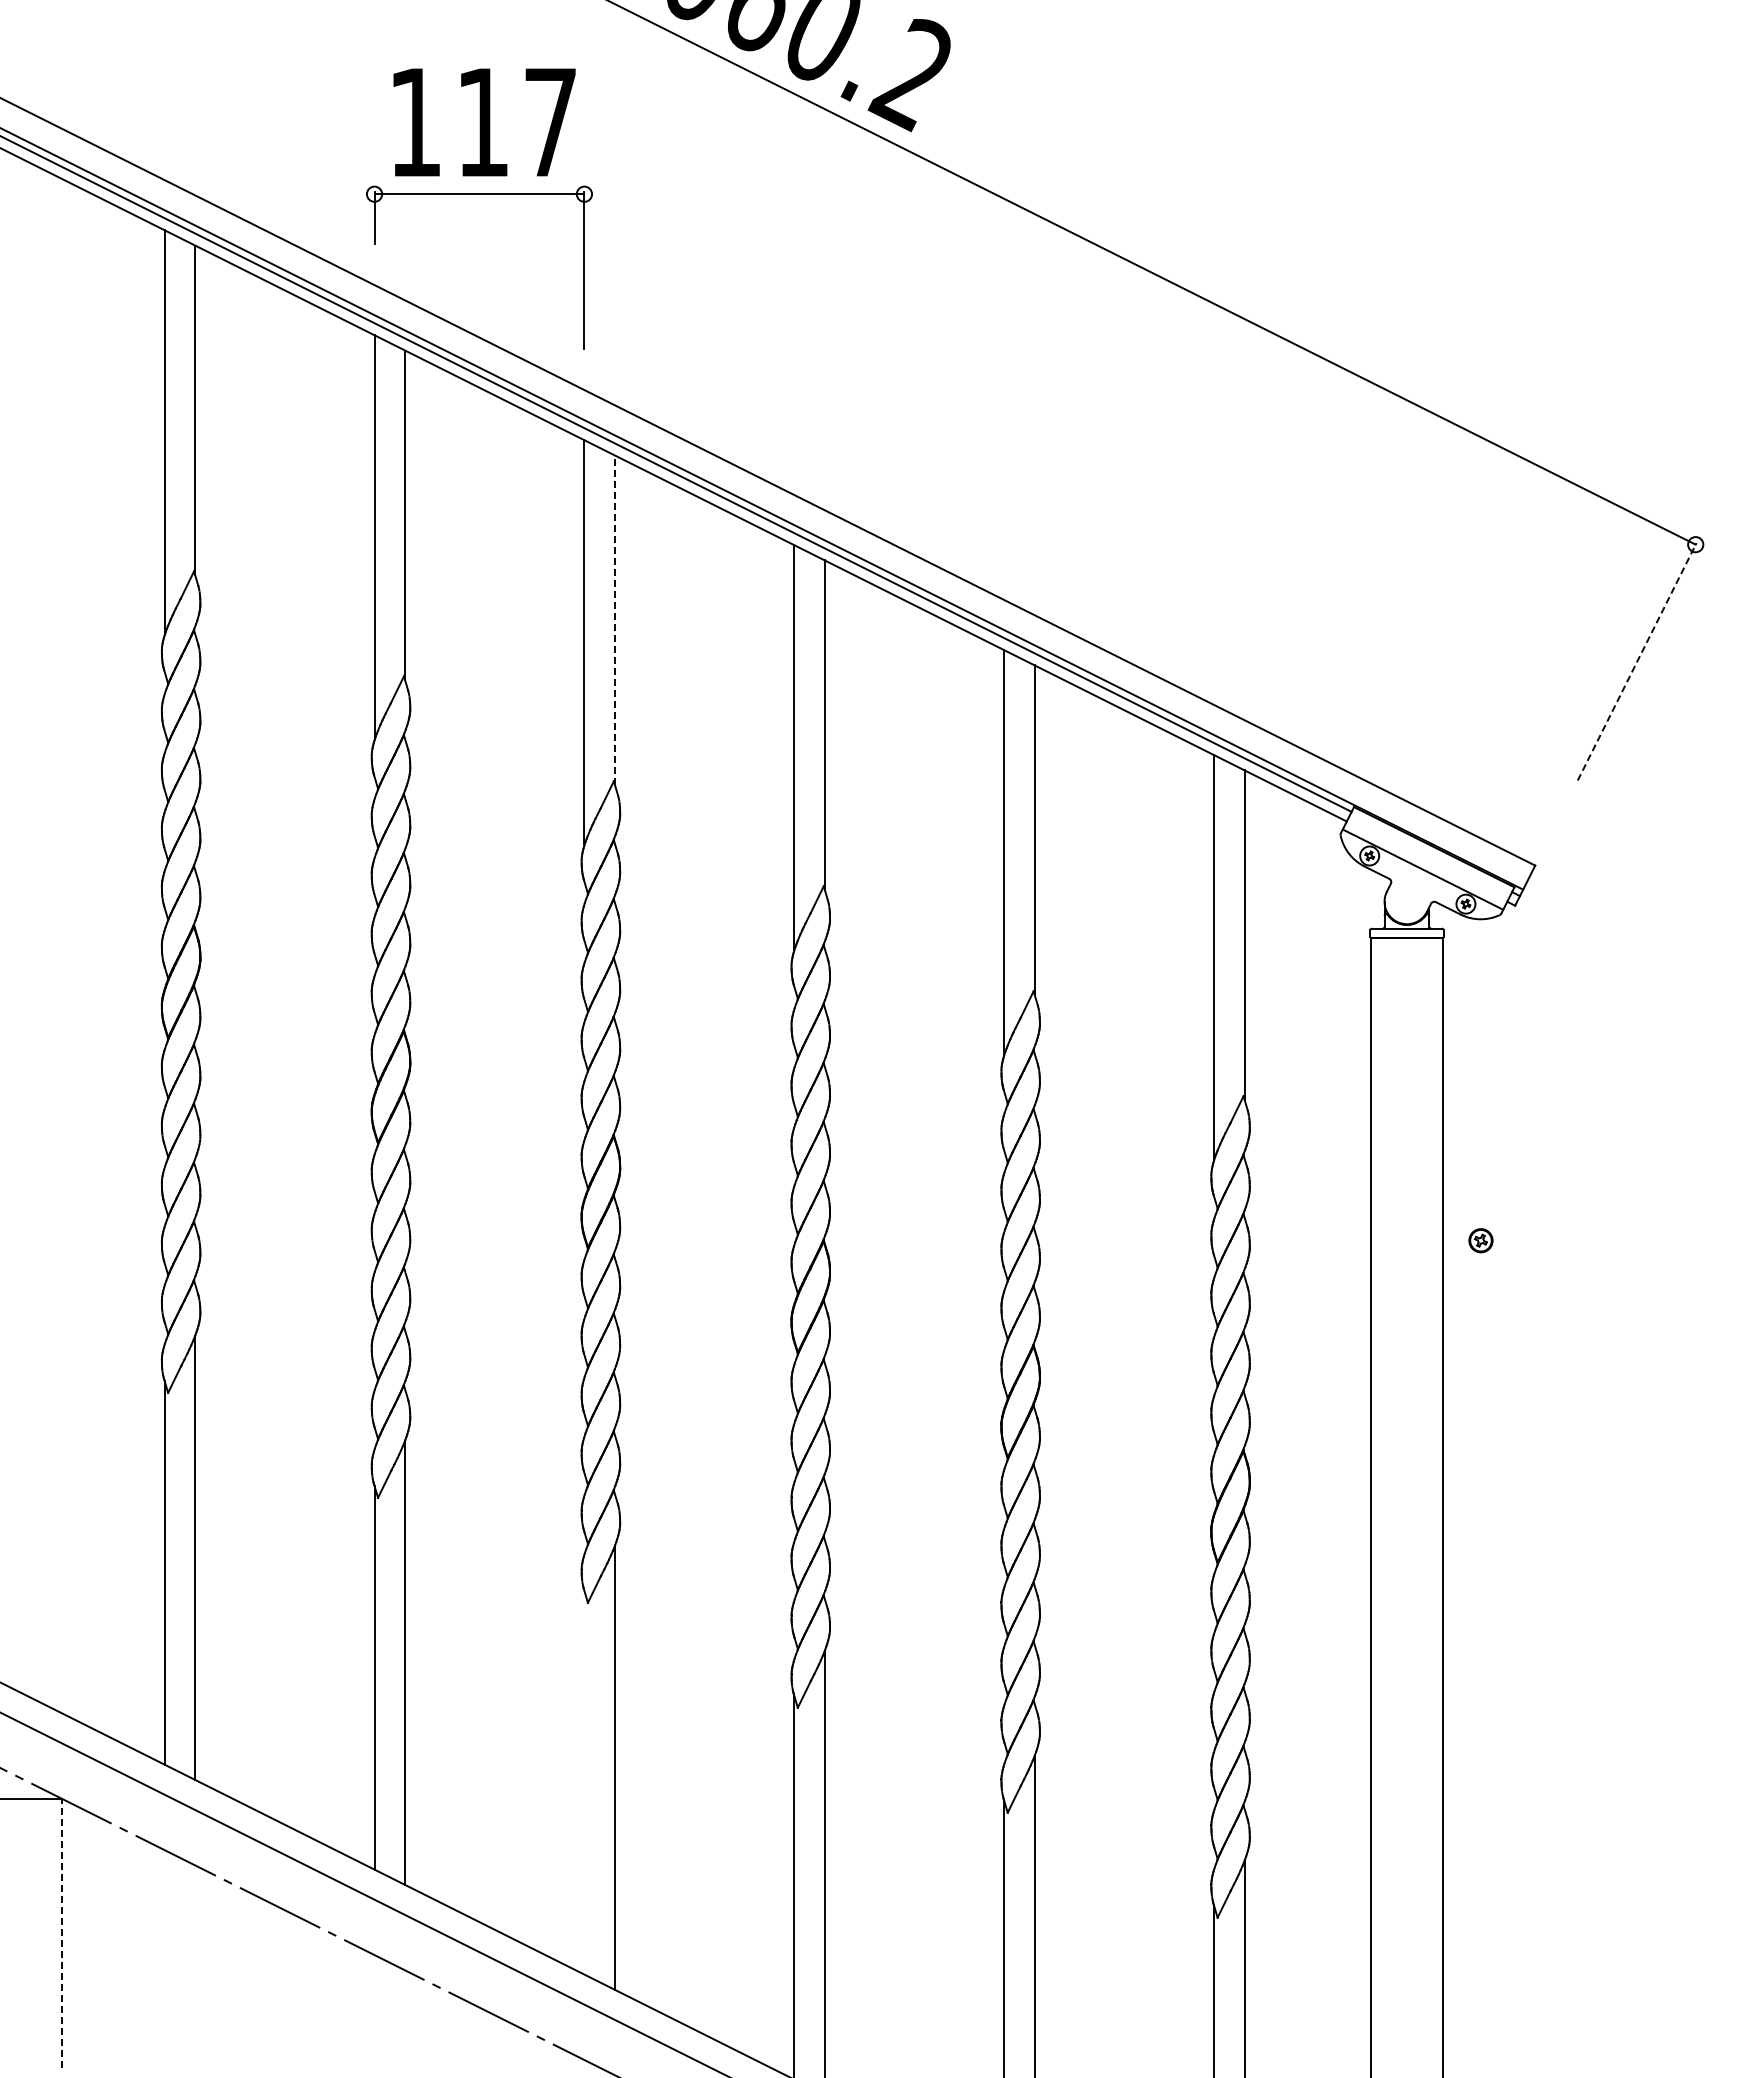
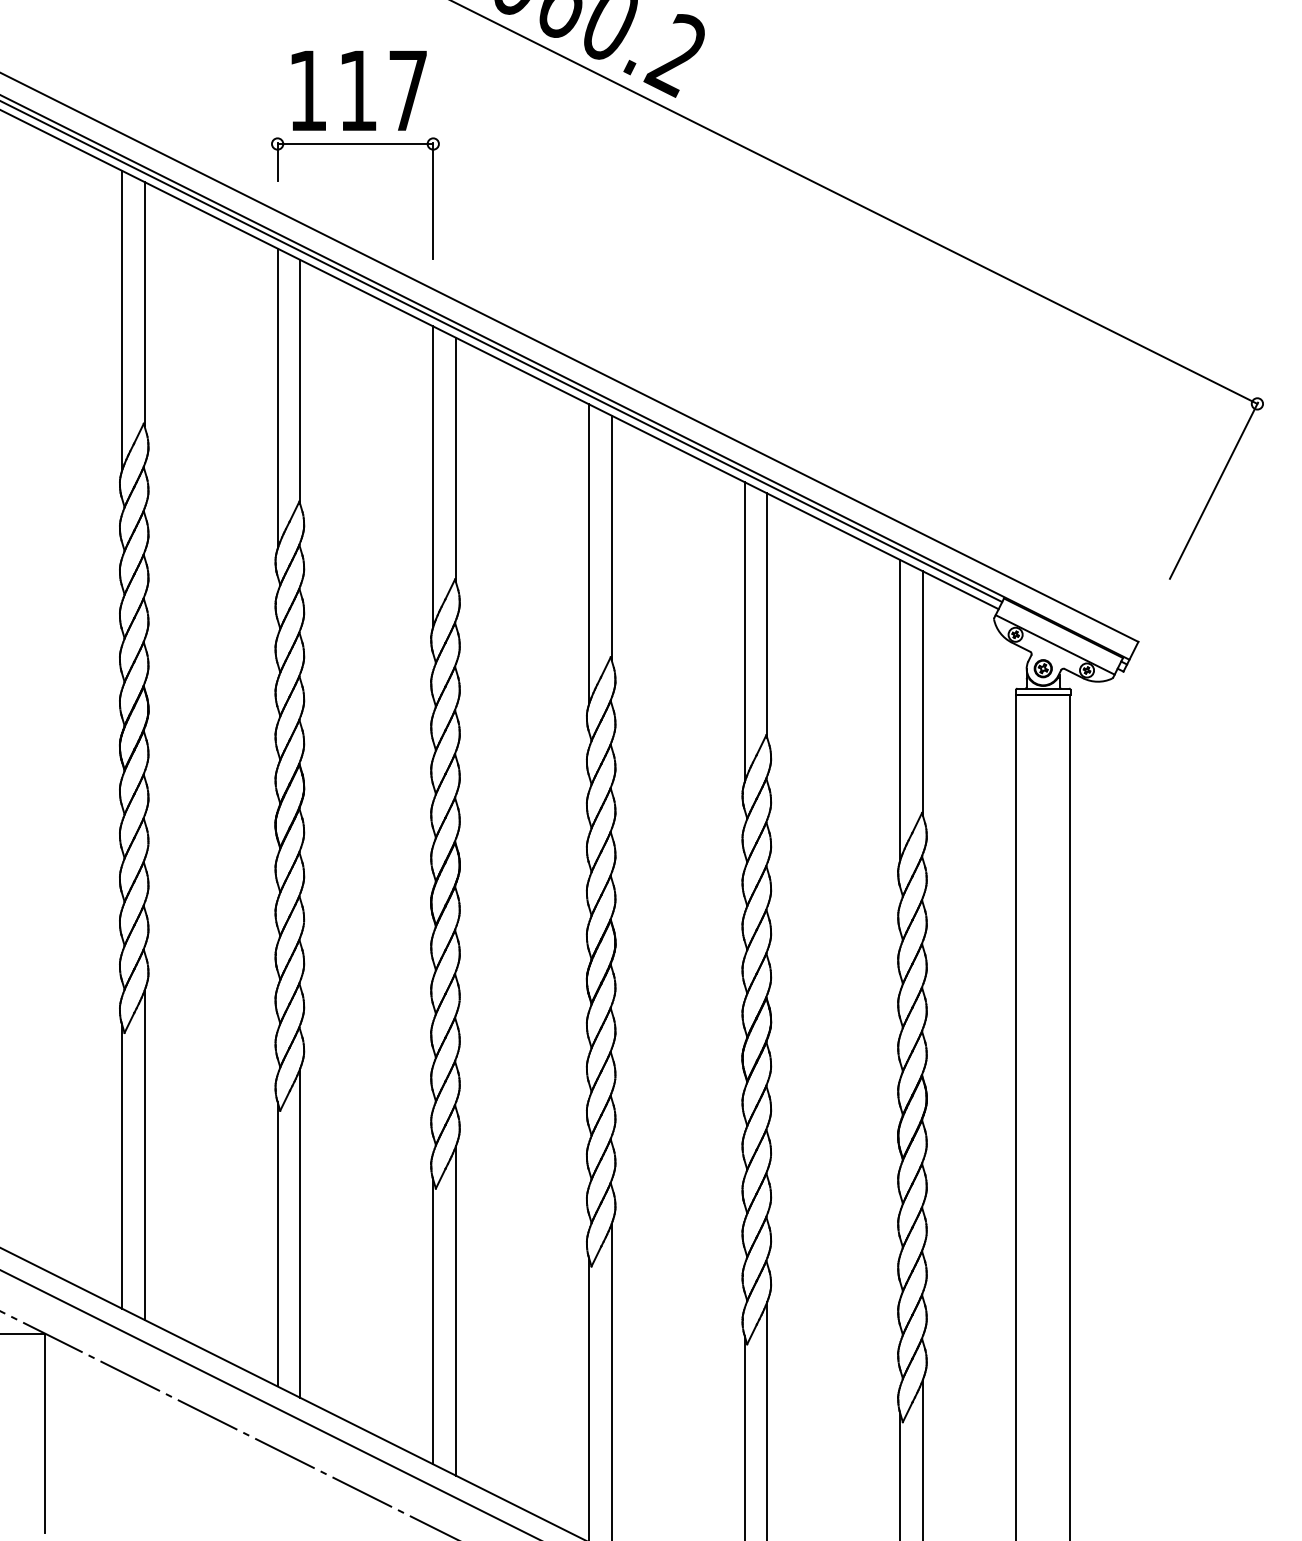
line: (614, 620) -> (455, 460), dashed -> solid
line: (1637, 661) -> (1214, 490), dashed -> solid
part: (1480, 1240) -> (1042, 668), moved
line: (584, 1782) -> (433, 1321), added
line: (61, 1933) -> (45, 1433), dashed -> solid

